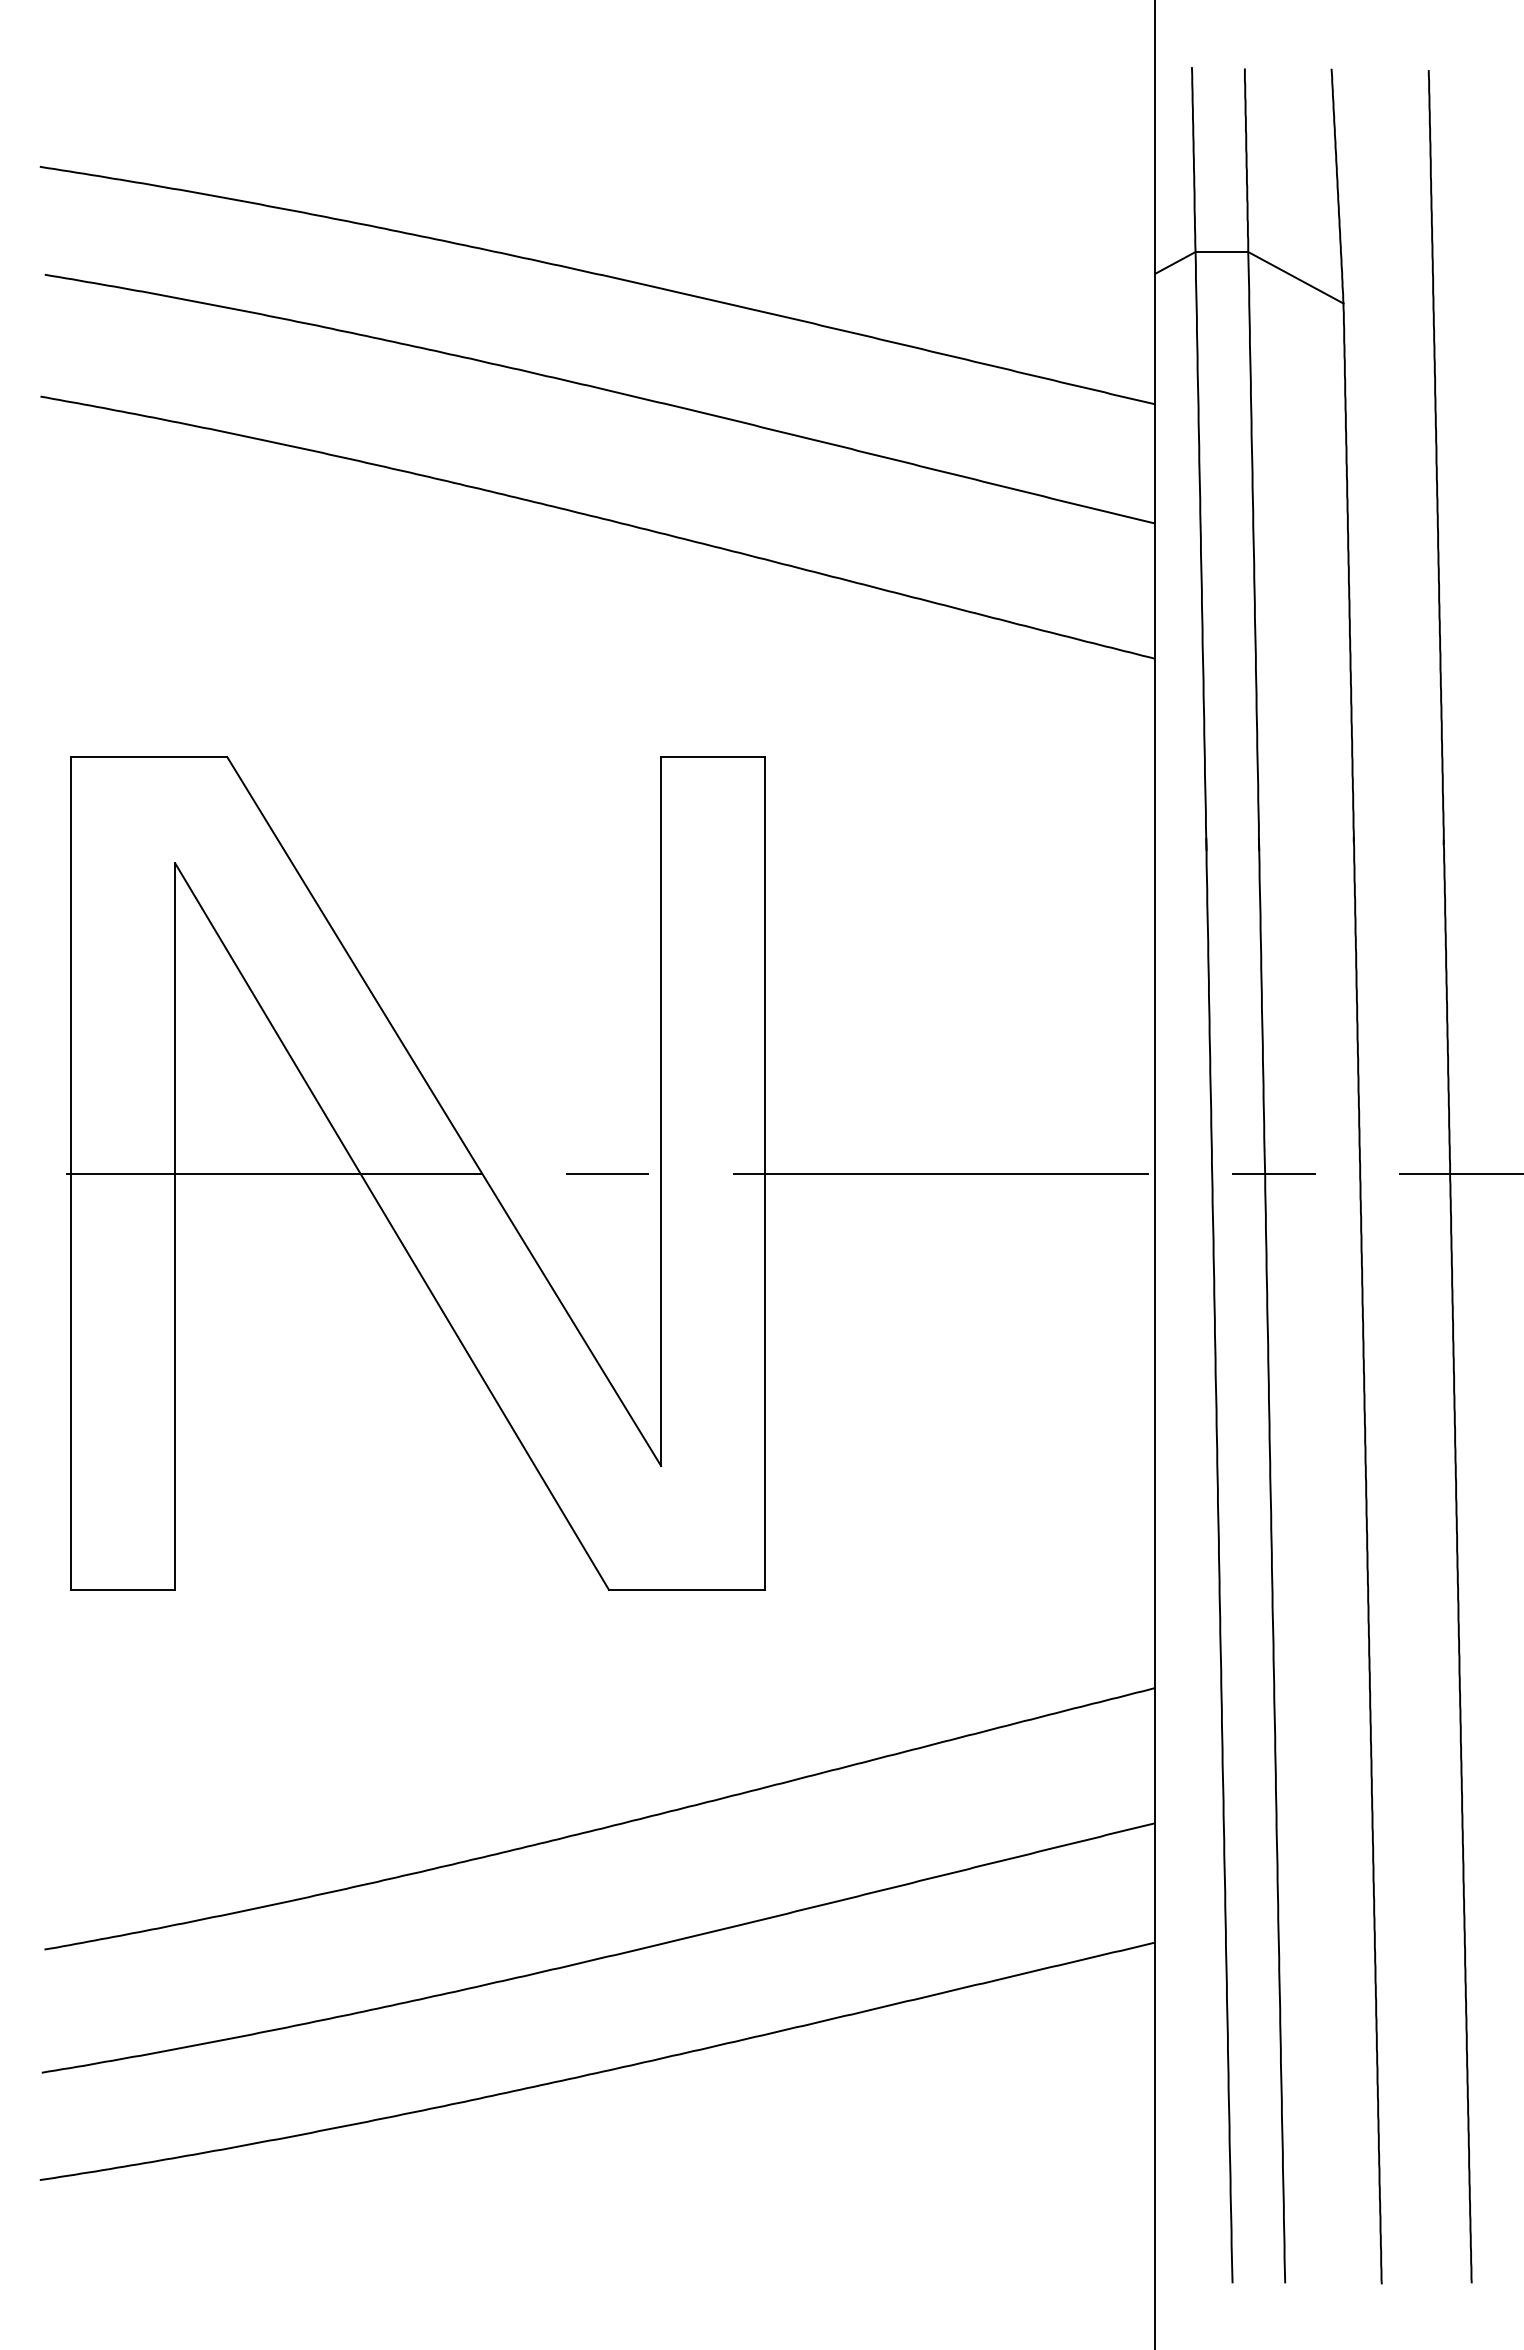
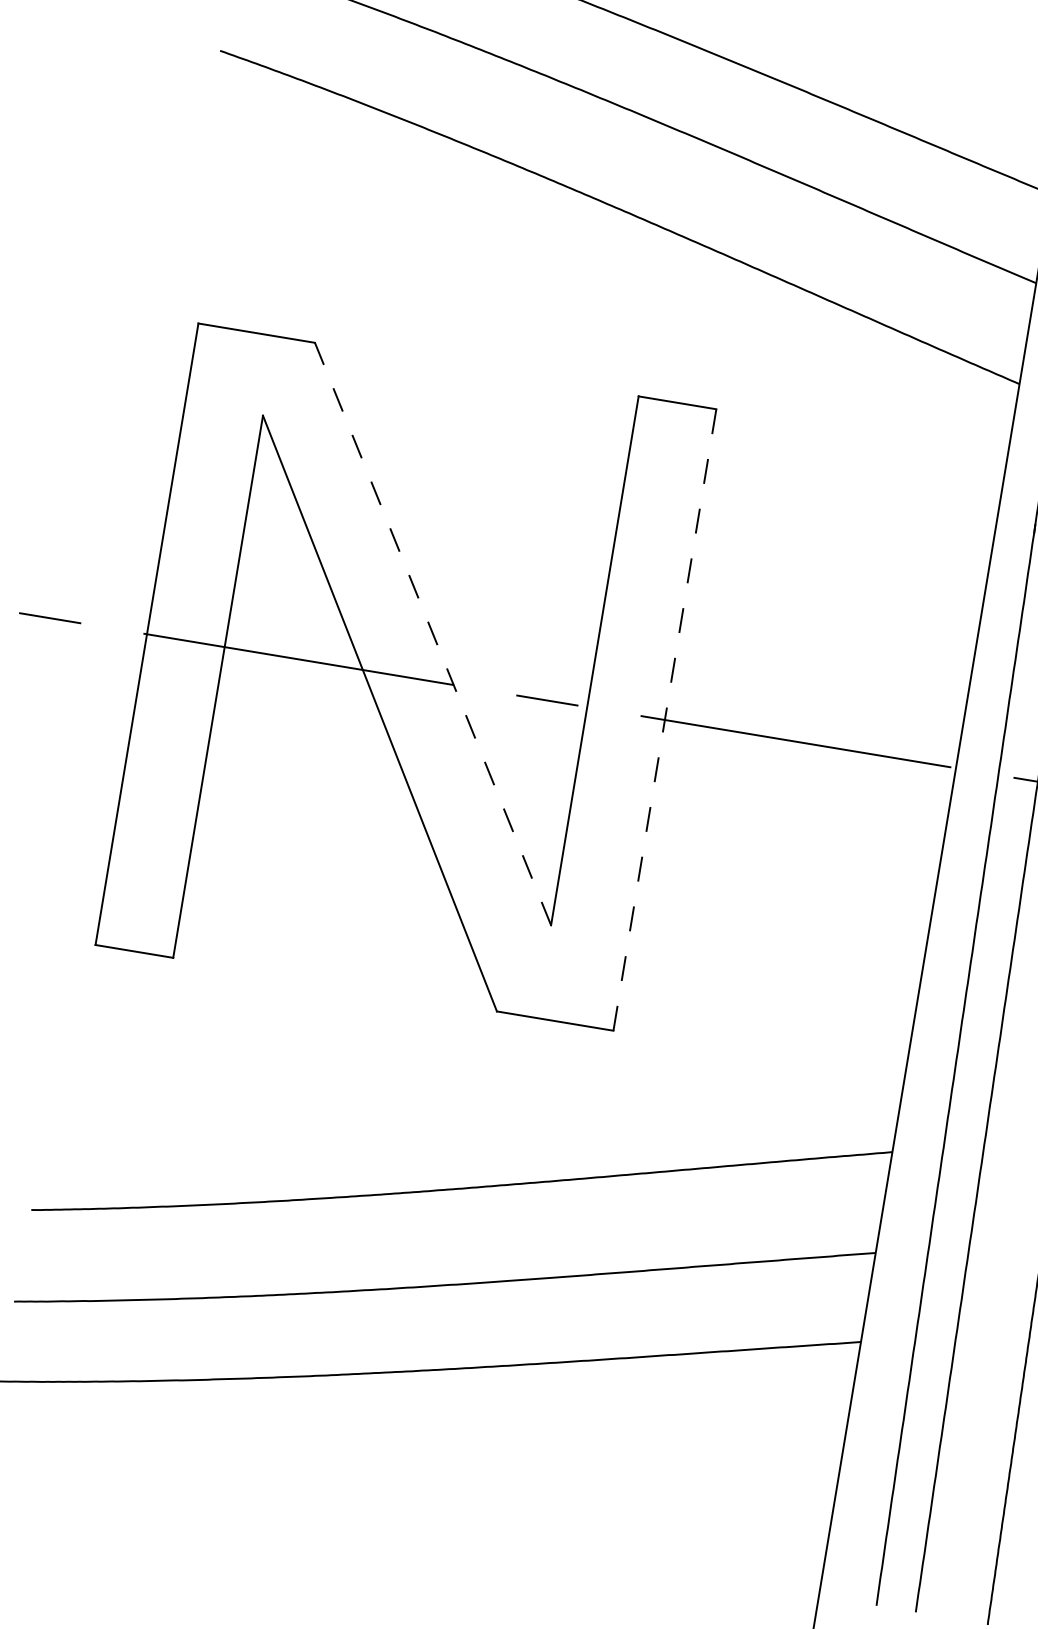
line: (444, 1111) -> (433, 634), solid -> dashed
line: (765, 1173) -> (665, 720), solid -> dashed

